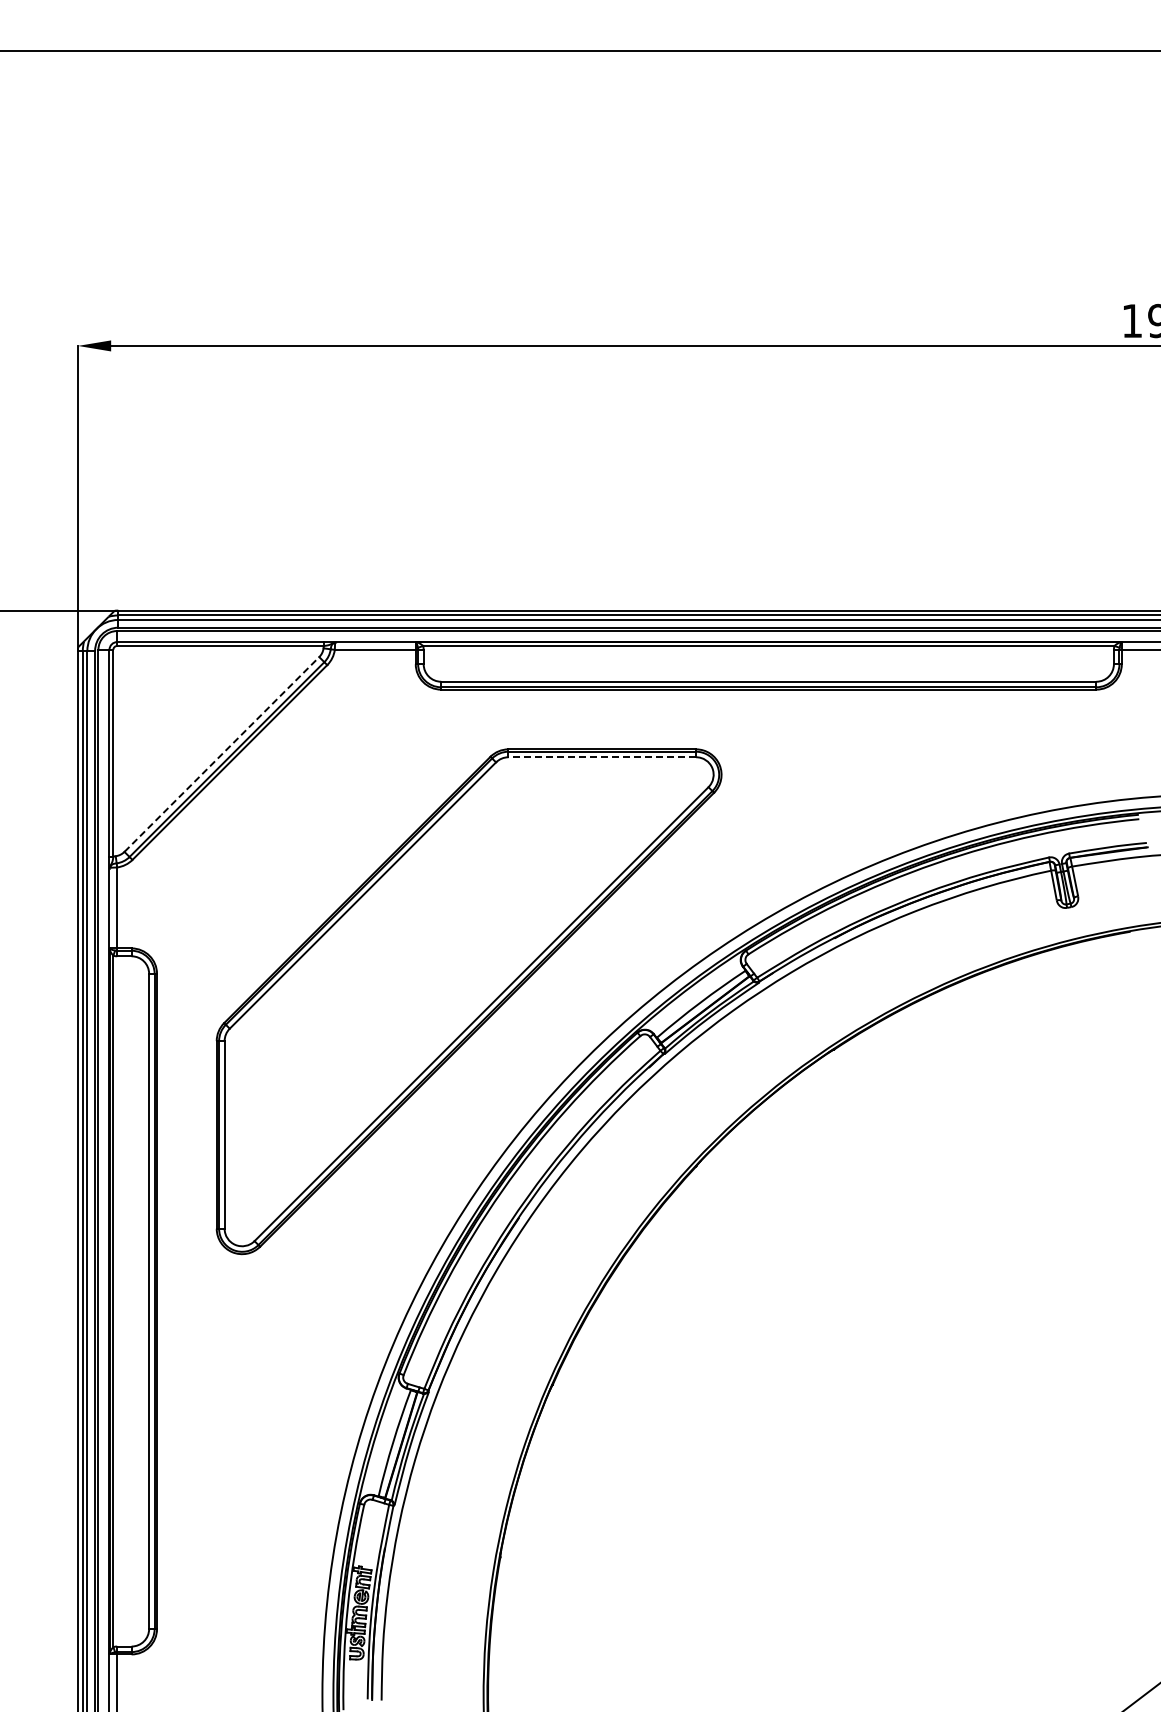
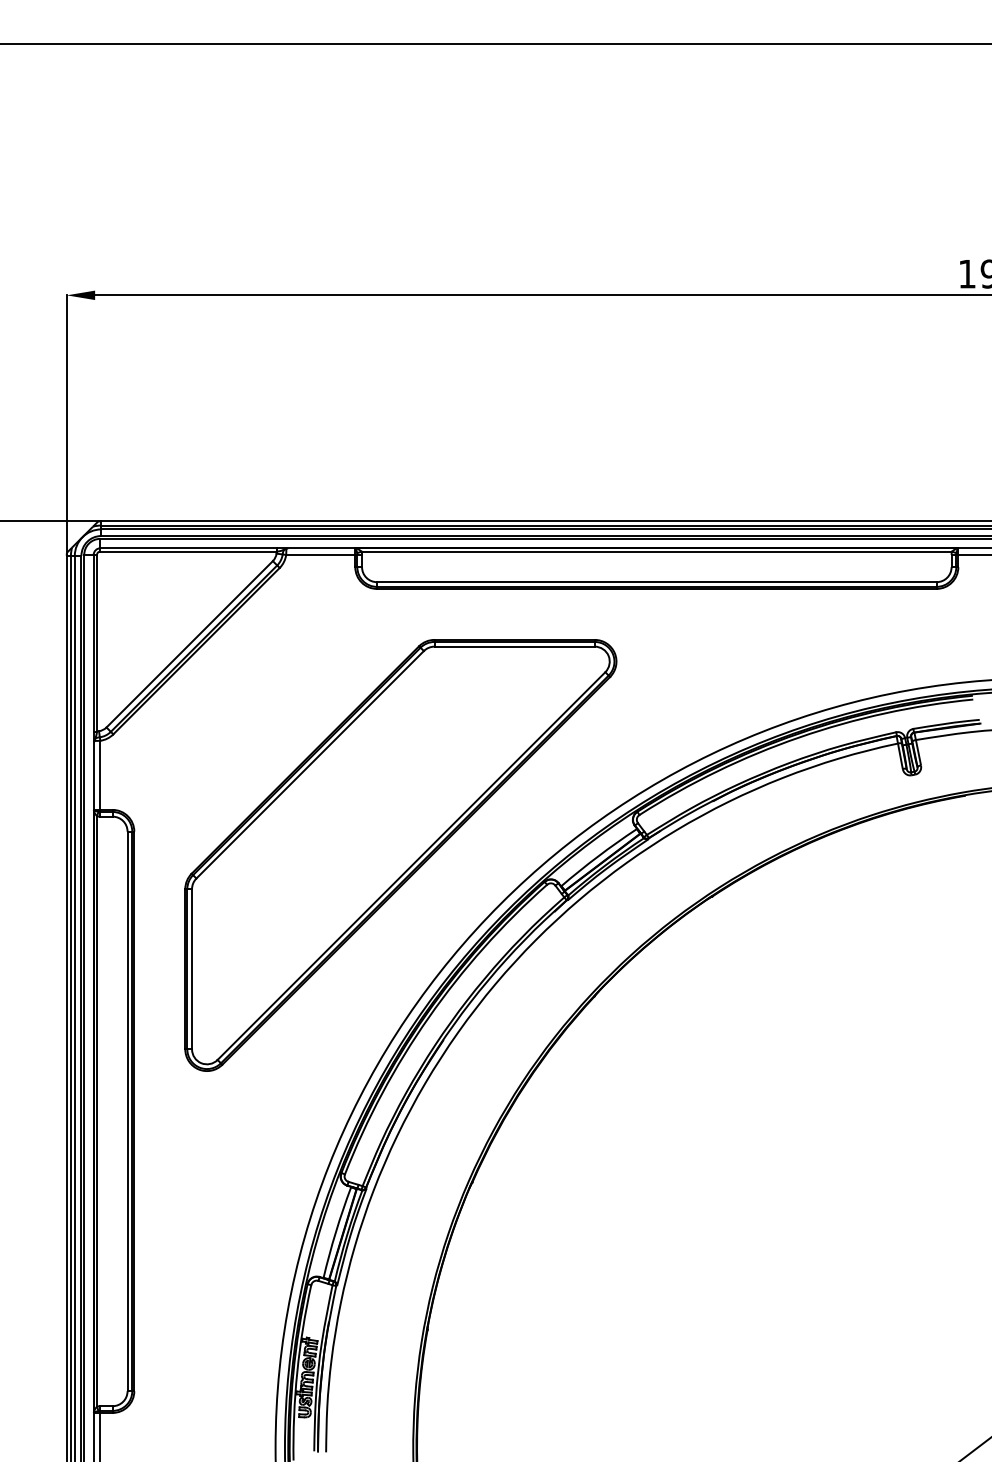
line: (221, 754) -> (189, 644), dashed -> solid
line: (602, 757) -> (514, 646), dashed -> solid

